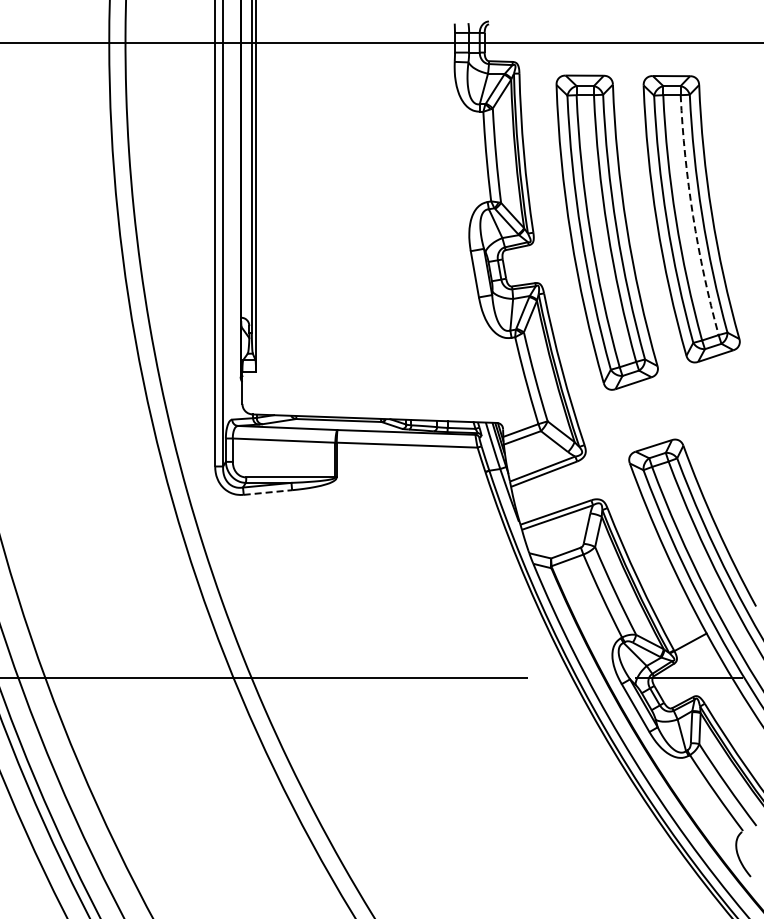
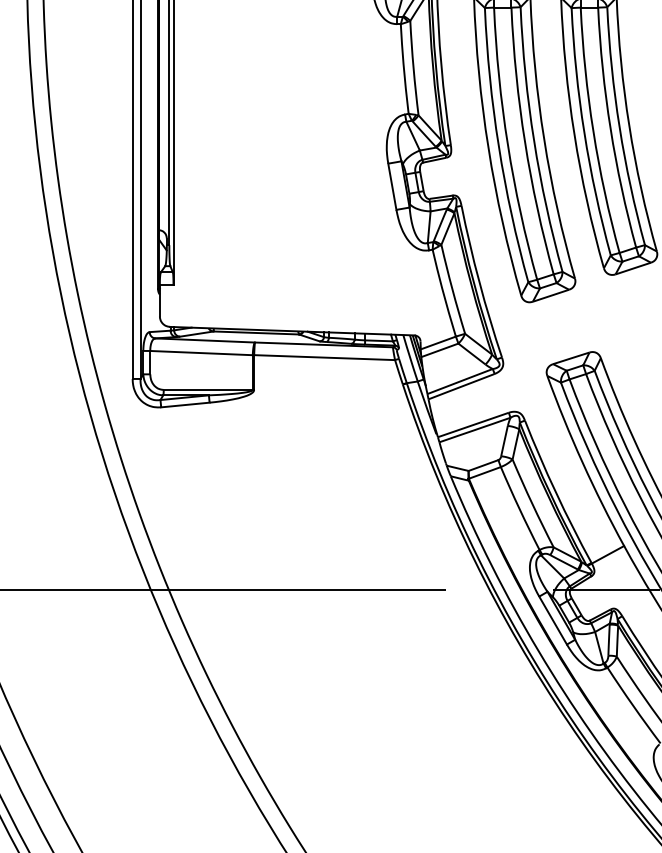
arc: (693, 216) -> (610, 128), dashed -> solid
line: (268, 492) -> (185, 404), dashed -> solid

